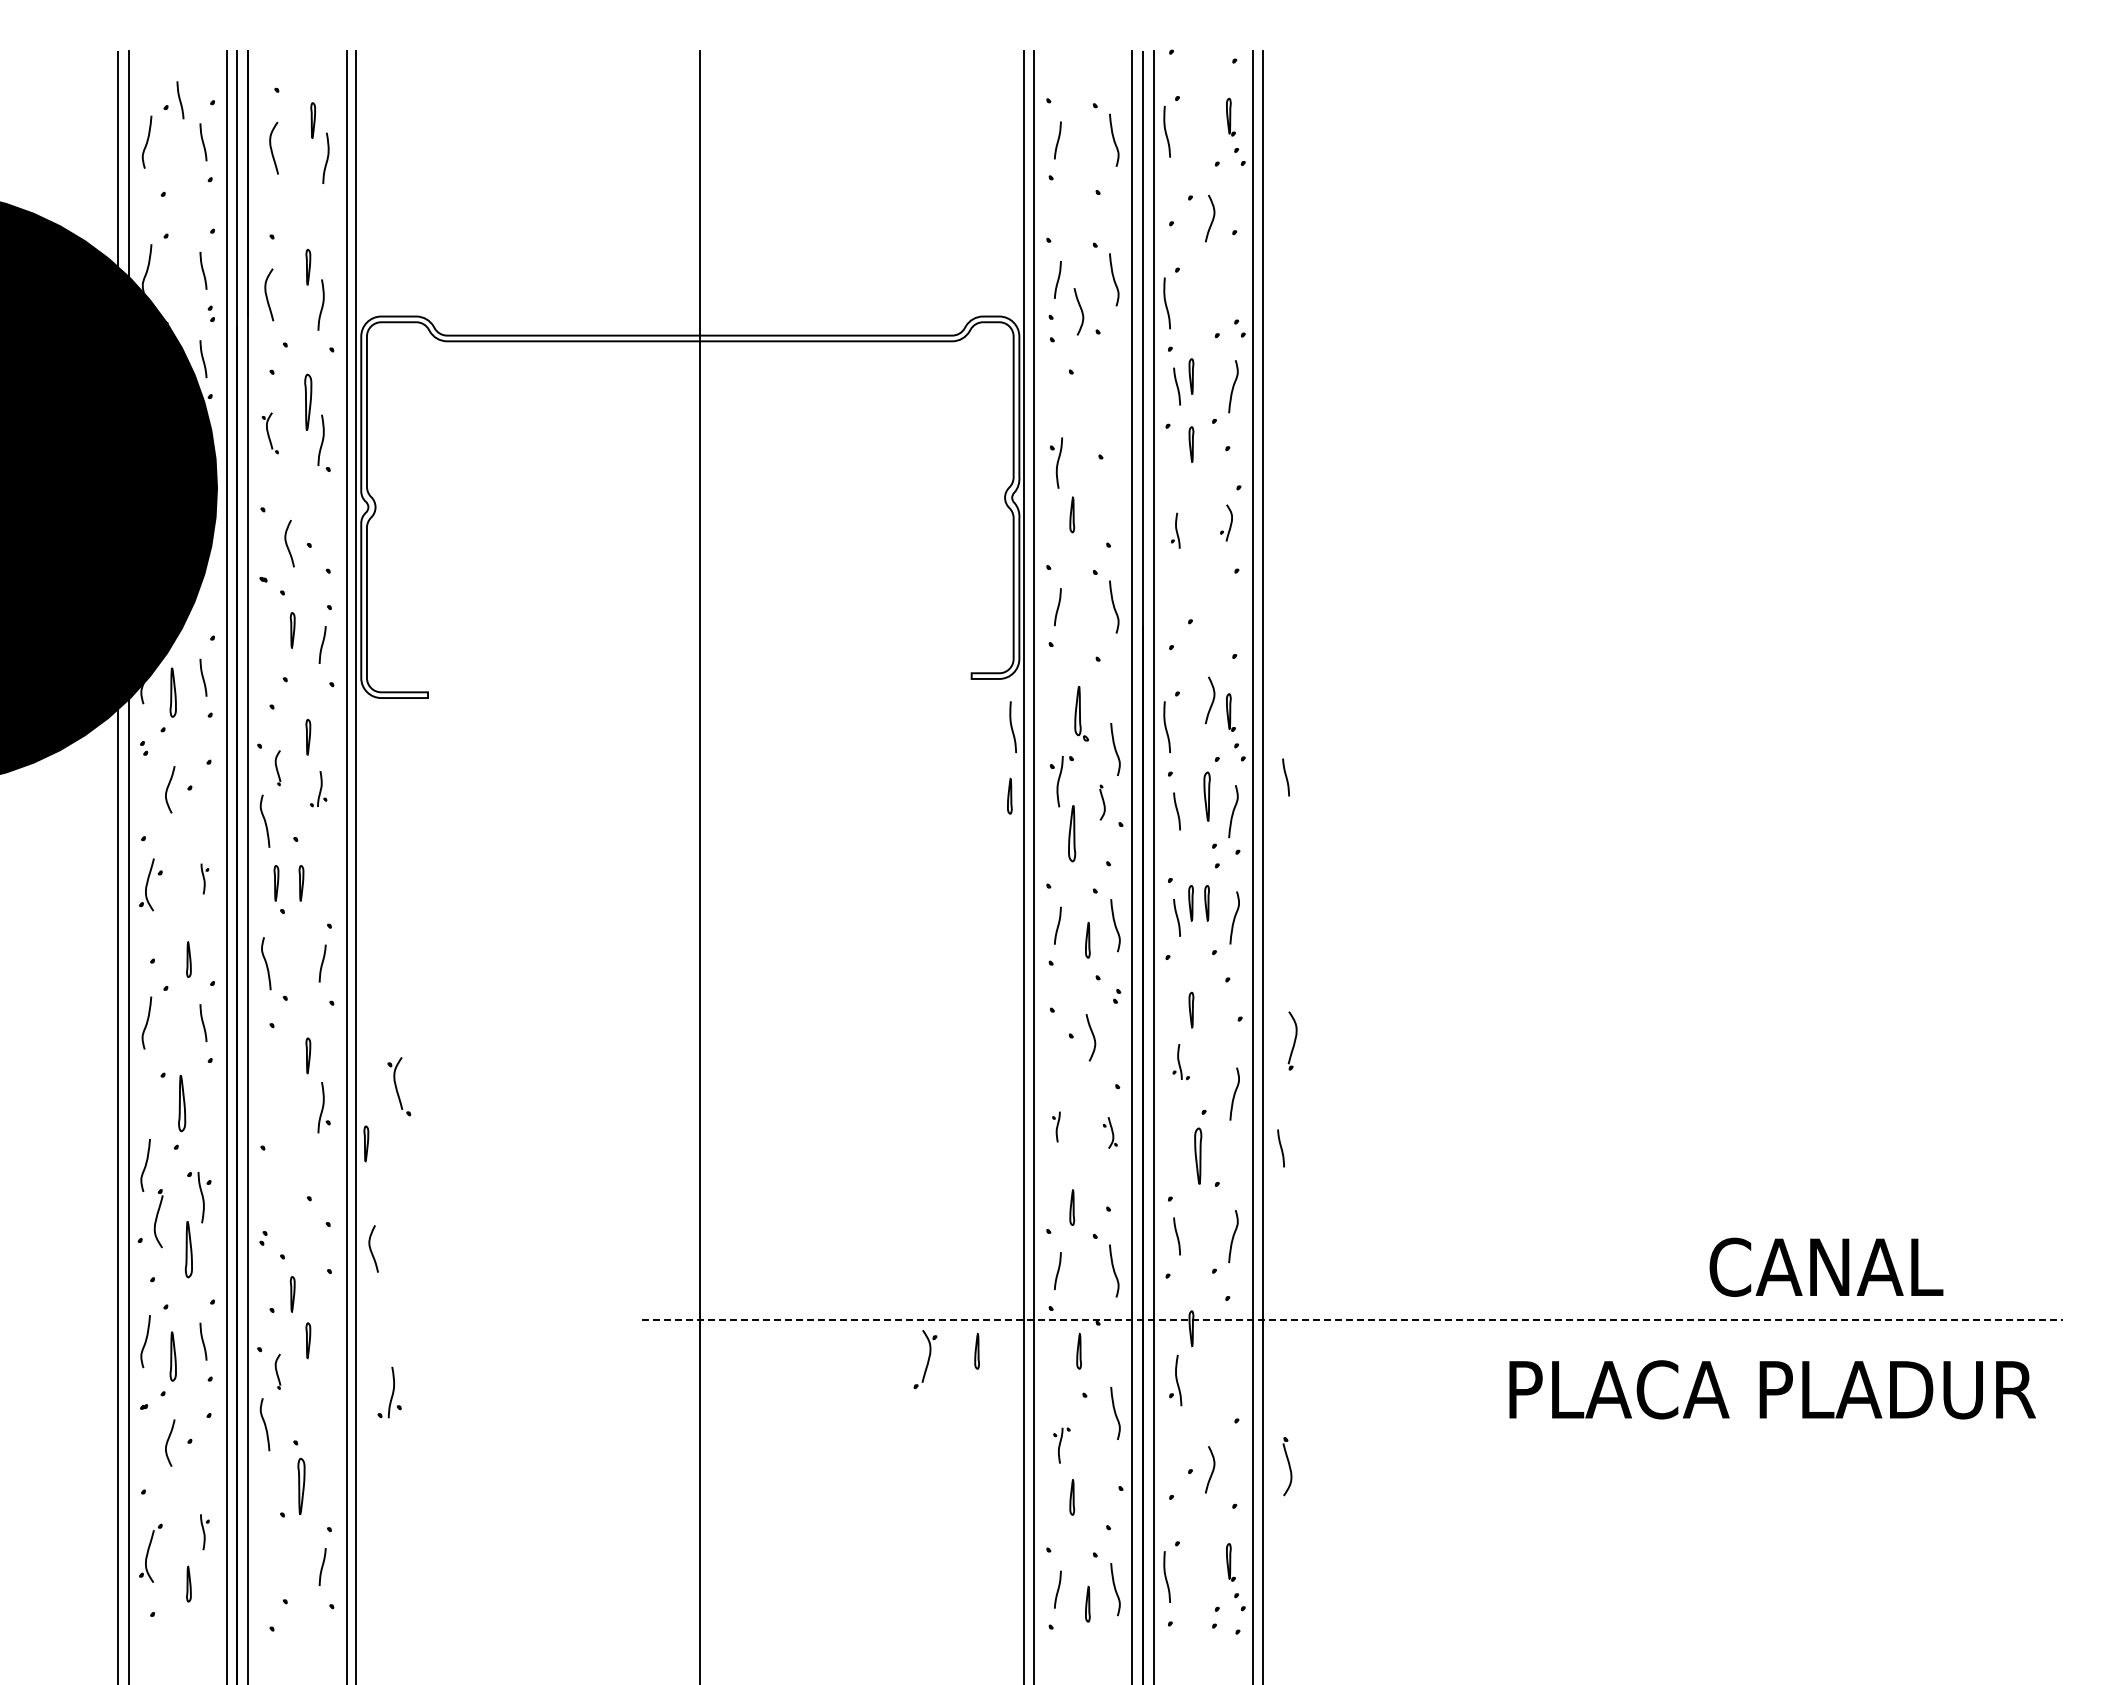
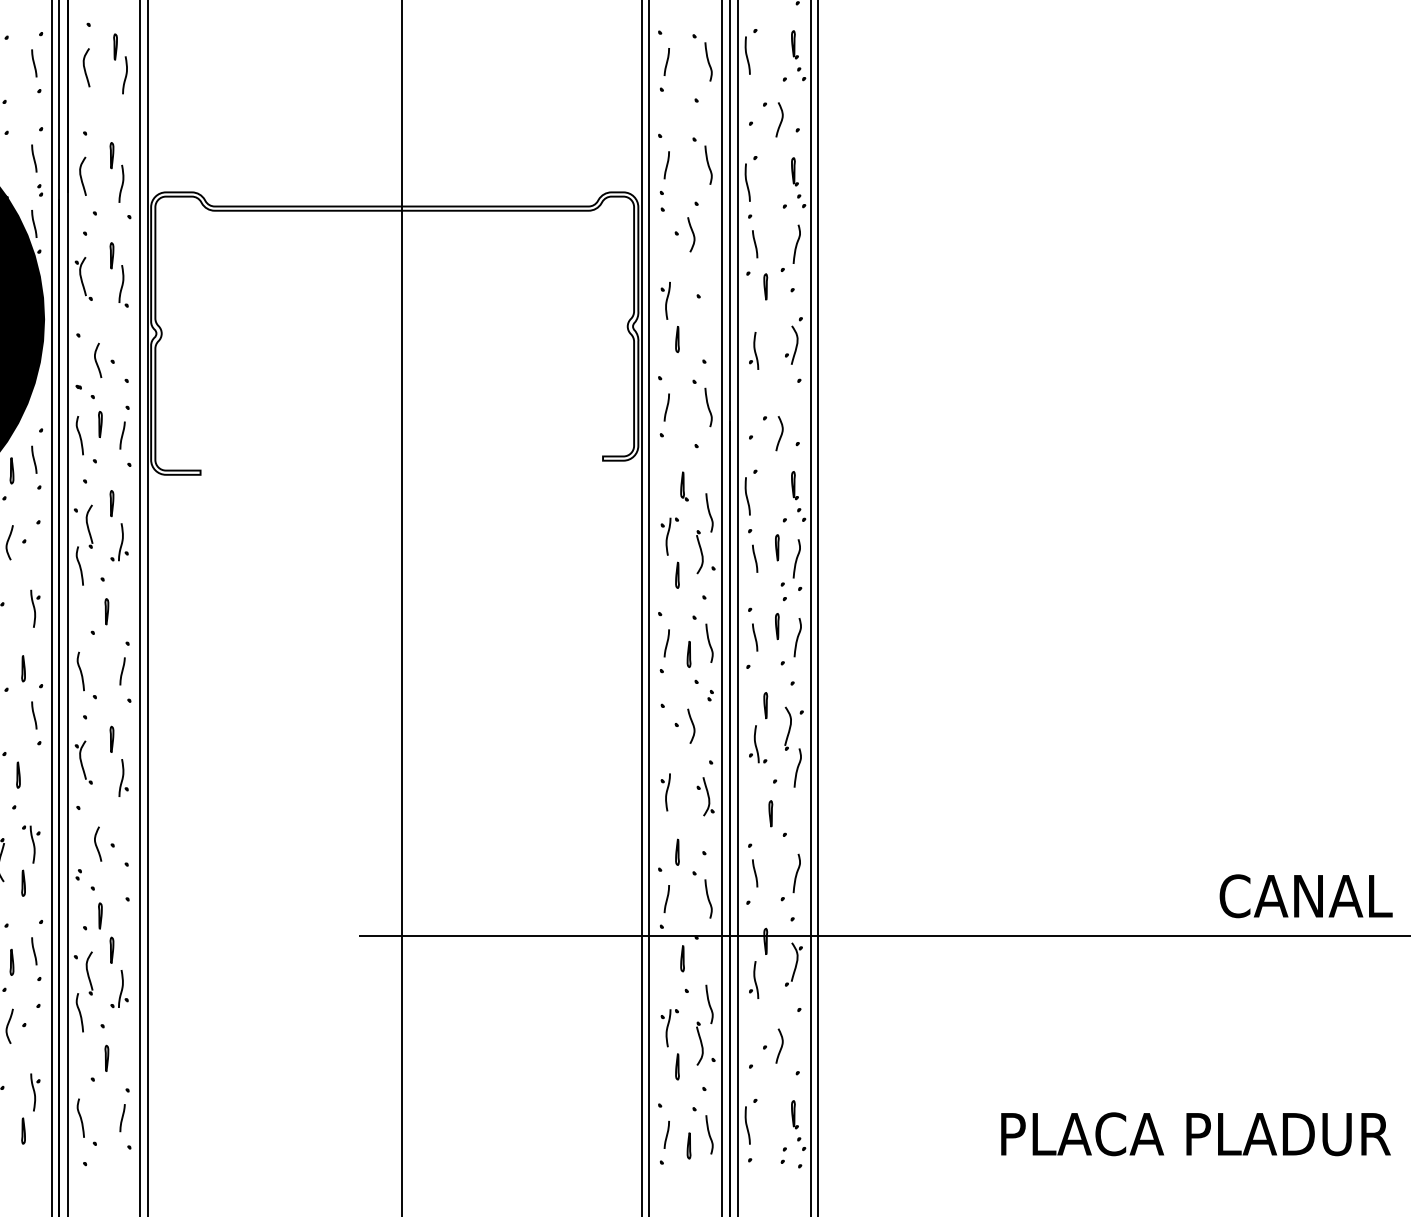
line: (180, 100) -> (17, 32), removed
part: (1230, 288) -> (794, 171), added
curve: (1080, 310) -> (692, 233), moved
part: (1191, 376) -> (765, 236), removed
part: (308, 402) -> (112, 256), size x0.62
part: (270, 432) -> (83, 278), size x1.43
part: (1226, 522) -> (791, 344), size x1.43
part: (1175, 530) -> (753, 350), size x1.43
curve: (264, 644) -> (79, 435), added
part: (173, 691) -> (12, 469), size x0.71
curve: (1212, 700) -> (781, 433), moved
part: (1081, 713) -> (684, 486), size x0.71
curve: (1012, 726) -> (633, 495), removed
part: (277, 767) -> (89, 526), size x1.67
line: (1285, 777) -> (835, 533), removed
part: (318, 788) -> (119, 541), size x1.43
part: (1009, 795) -> (631, 546), removed
part: (1206, 796) -> (776, 547), size x0.71
part: (1102, 802) -> (699, 552), size x1.67
part: (1072, 833) -> (677, 575), size x0.62
part: (204, 878) -> (35, 608), size x1.67
part: (276, 883) -> (88, 612), removed
part: (1190, 903) -> (765, 626), removed
part: (1292, 1040) -> (787, 728), moved
part: (1181, 1061) -> (758, 743), size x1.43
part: (399, 1086) -> (83, 762), moved
part: (181, 1103) -> (18, 774), size x0.62
part: (1056, 1126) -> (665, 792), size x1.67
part: (1110, 1132) -> (705, 796), size x1.67
part: (366, 1143) -> (155, 804), removed
line: (1280, 1148) -> (831, 808), removed
part: (1198, 1155) -> (770, 813), size x0.62
curve: (371, 1248) -> (96, 843), moved
part: (188, 1249) -> (23, 883), size x0.62
text: (1826, 1266) -> (1306, 895), moved
line: (1353, 1320) -> (885, 935), dashed -> solid
part: (976, 1350) -> (606, 957), removed
part: (173, 1355) -> (12, 961), size x0.71
part: (925, 1359) -> (793, 964), moved
part: (277, 1371) -> (89, 973), size x1.67
text: (1772, 1389) -> (1195, 1134), moved
part: (389, 1392) -> (119, 988), moved
part: (1061, 1445) -> (669, 1028), size x1.43
part: (1287, 1466) -> (699, 1043), moved
part: (301, 1486) -> (106, 1058), size x0.62
part: (204, 1531) -> (35, 1091), size x1.43
curve: (266, 1566) -> (80, 1117), added

